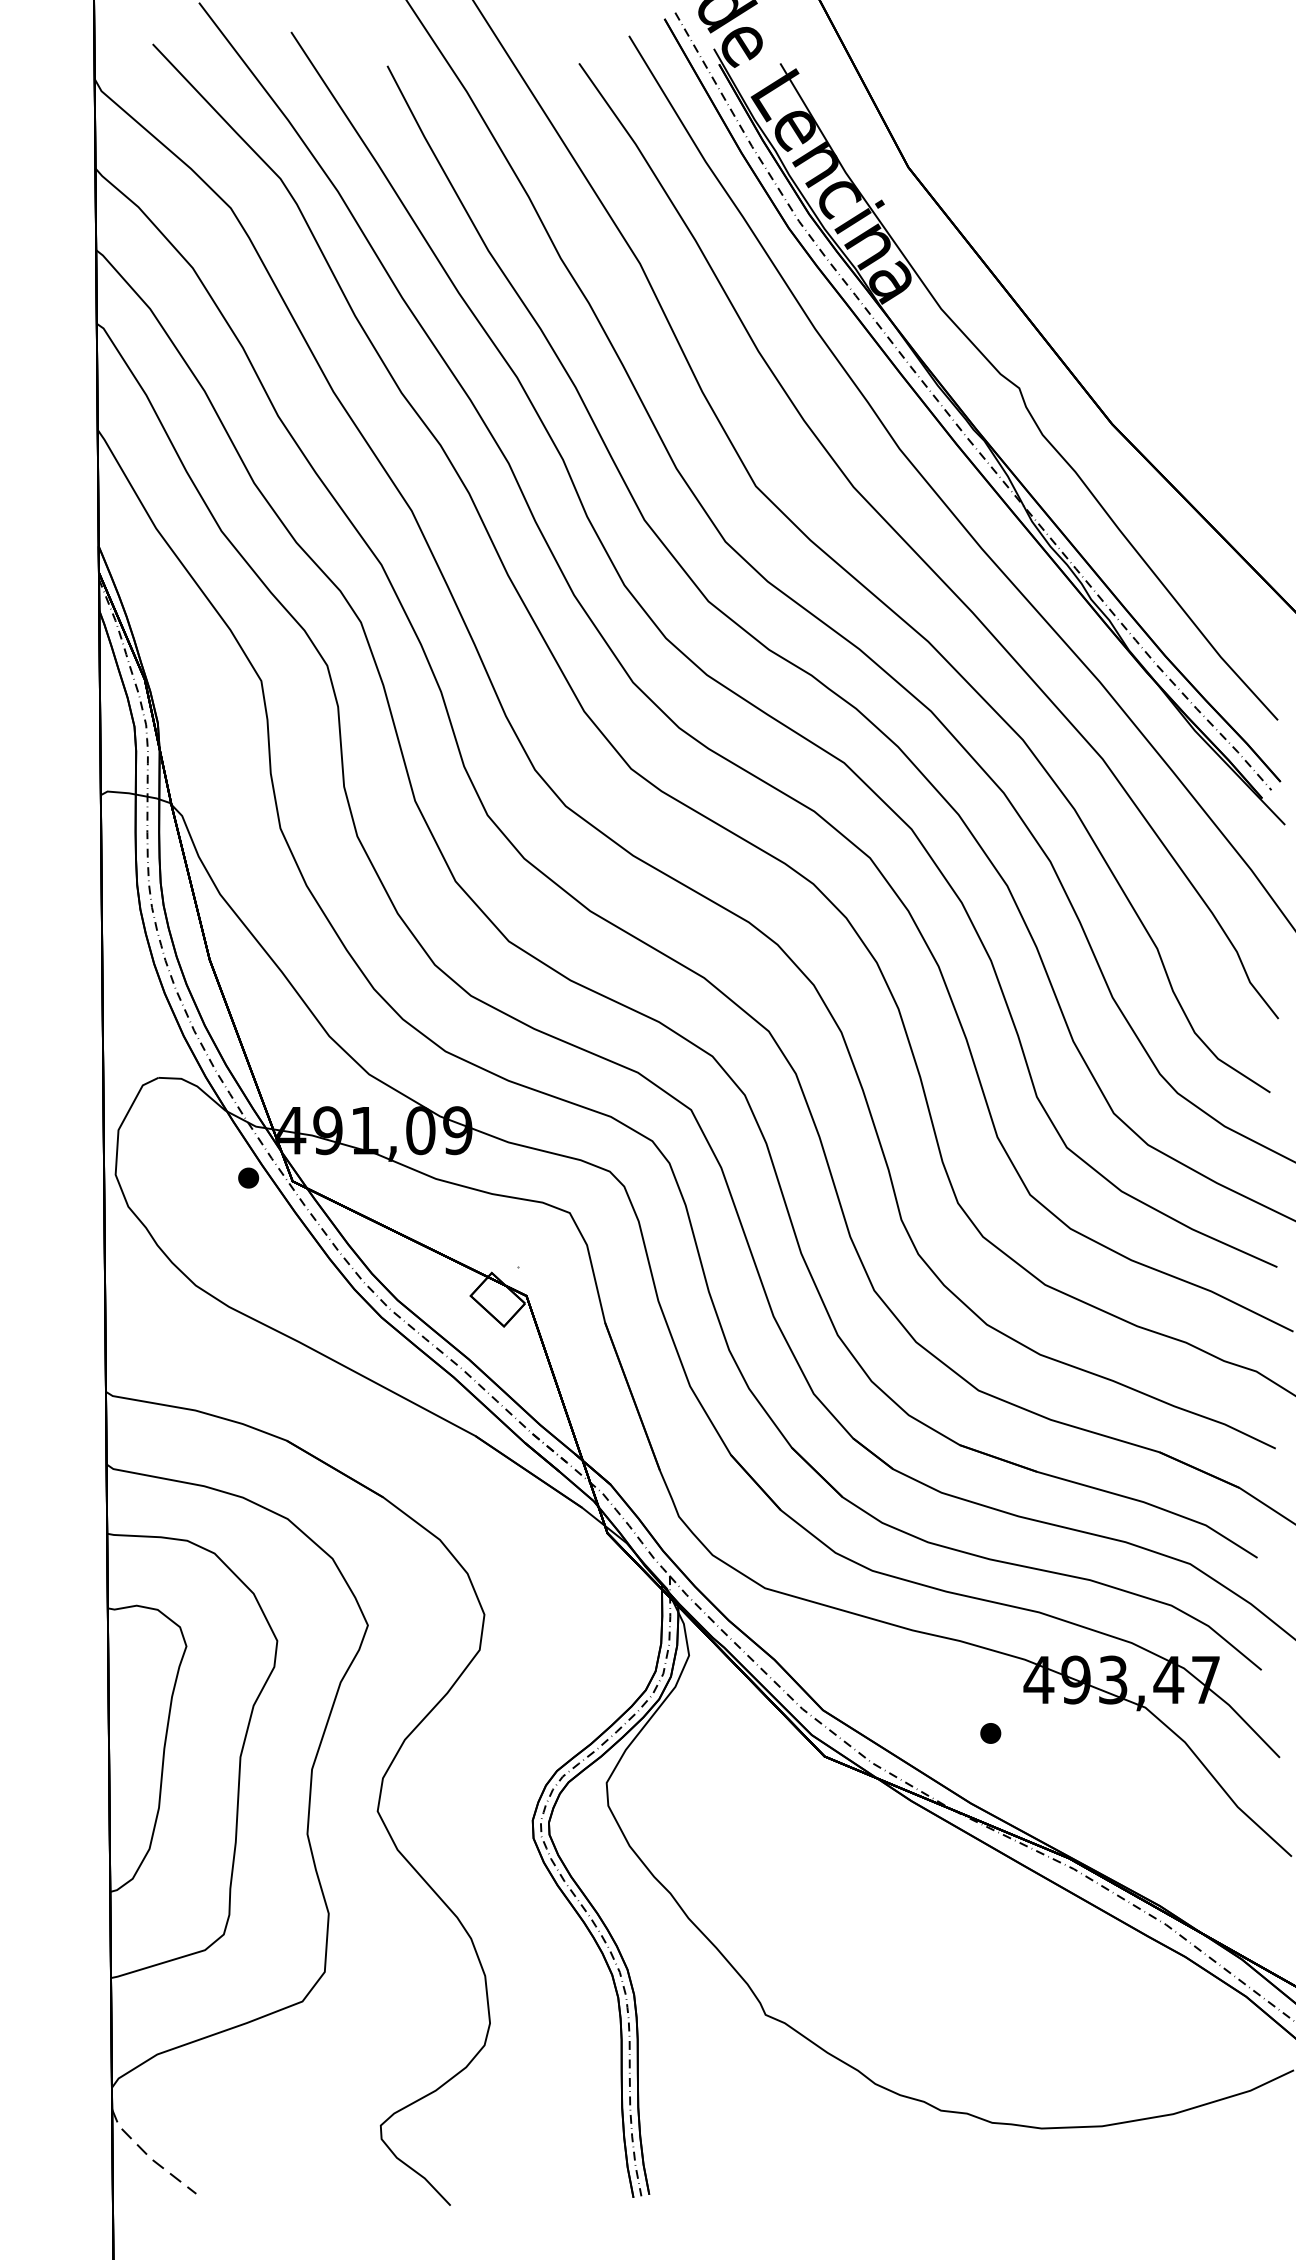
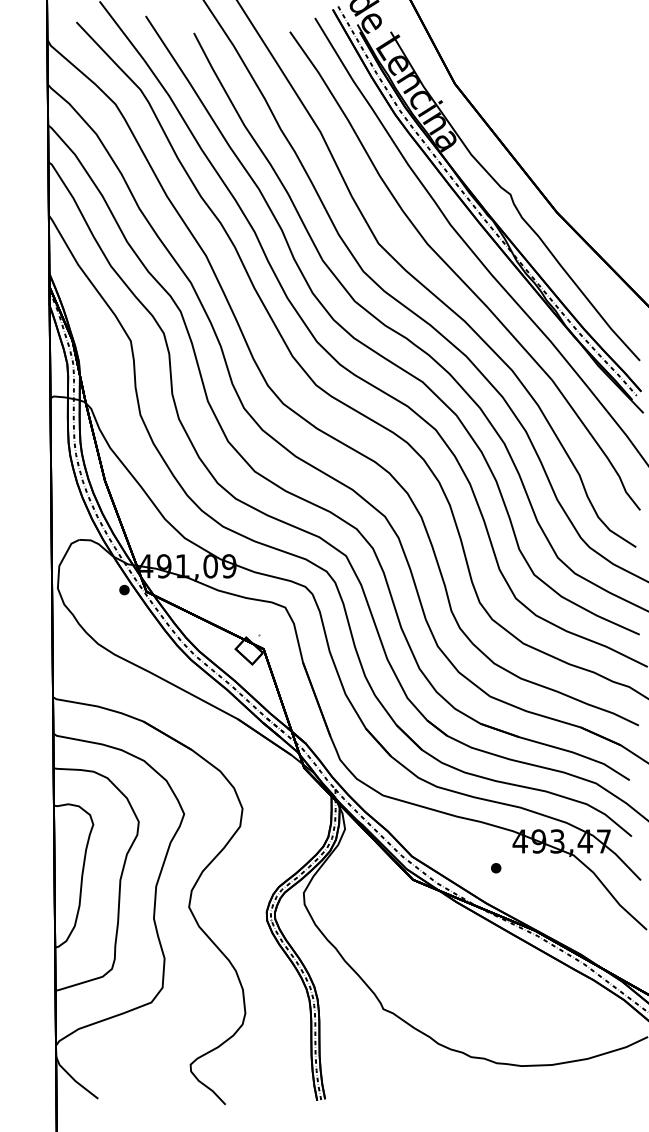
line: (148, 2155) -> (74, 1079), dashed -> solid

